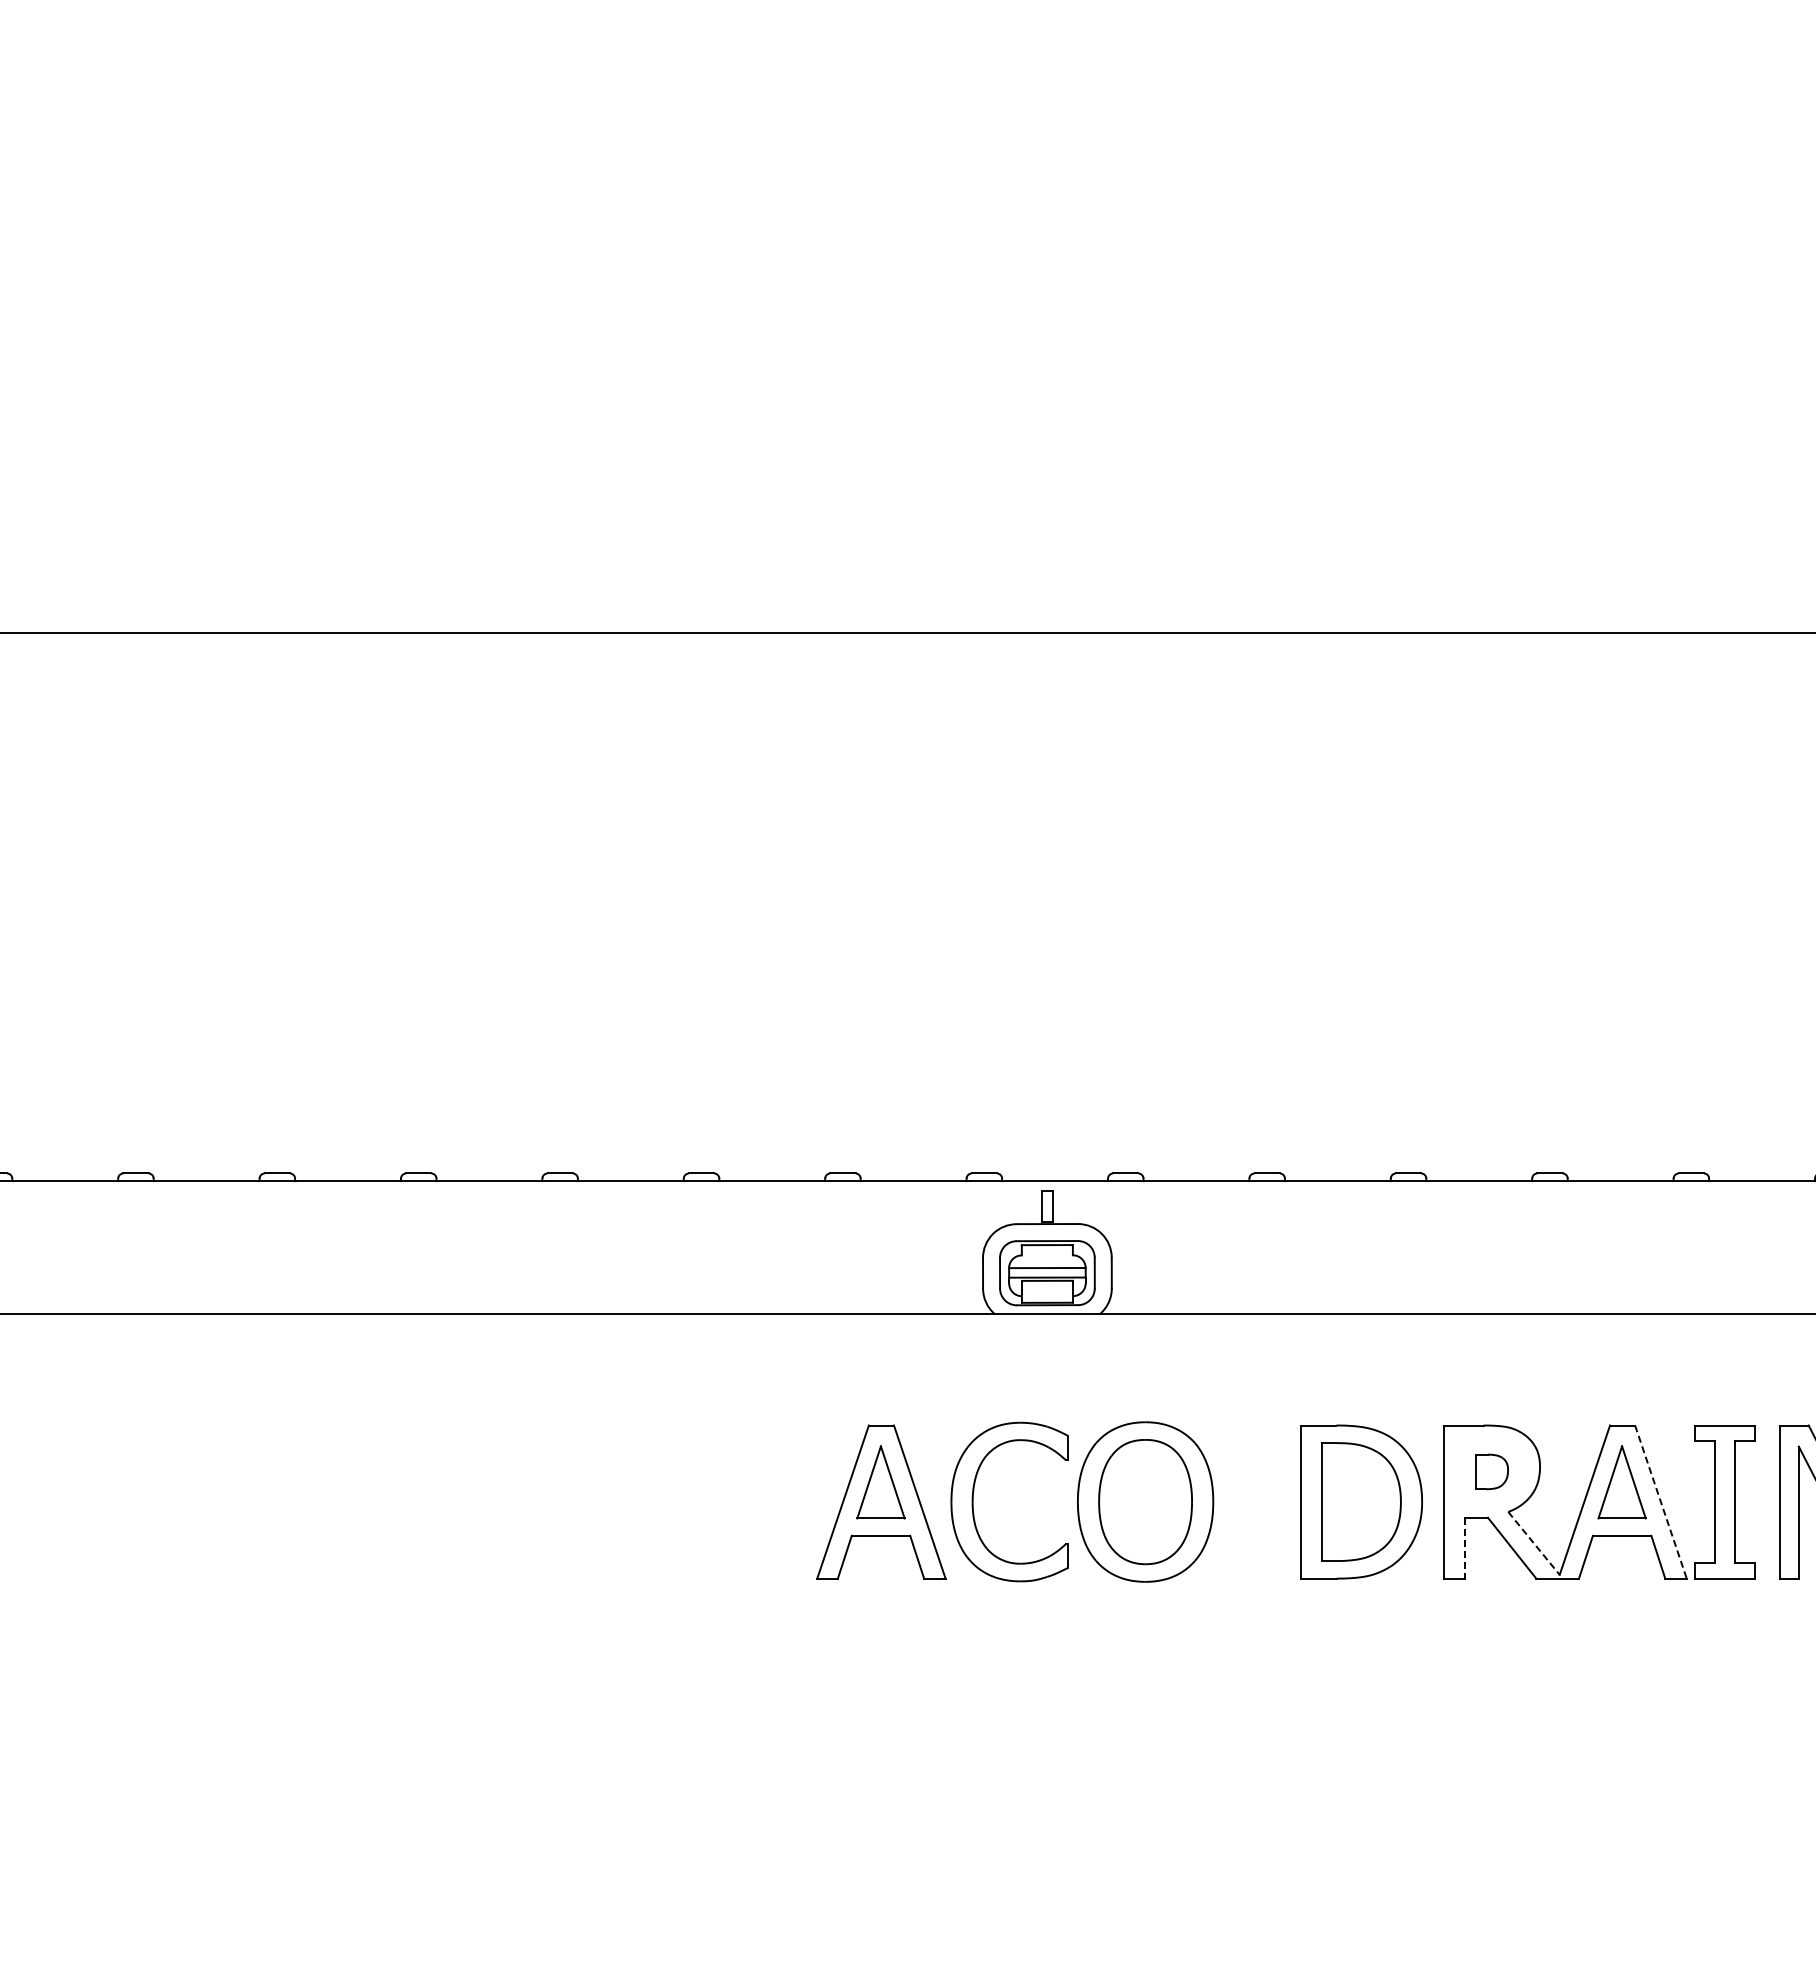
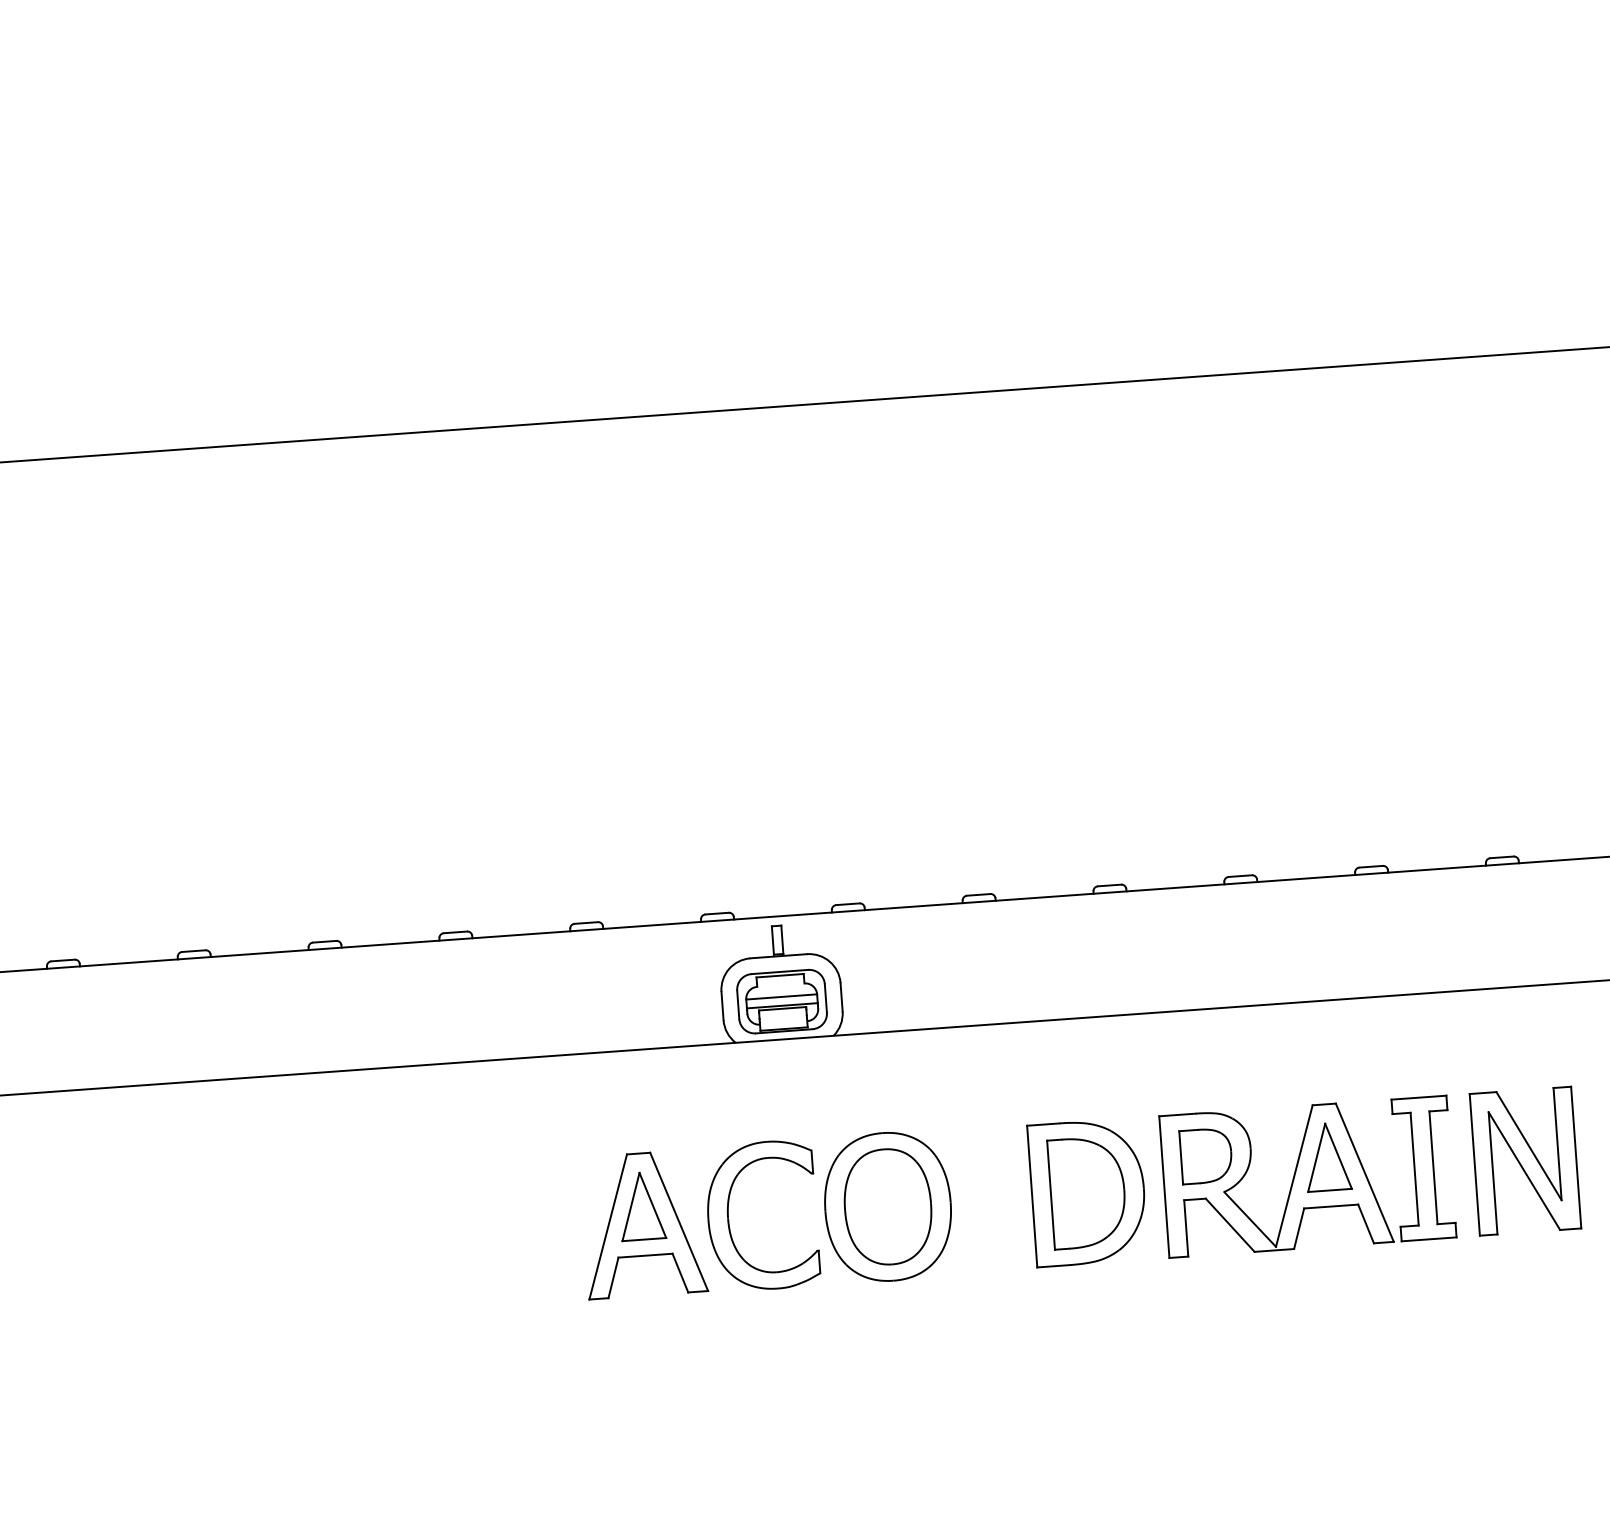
part: (1491, 1471) -> (1206, 1155), size x1.67
line: (1660, 1502) -> (1364, 1173), dashed -> solid
line: (1534, 1543) -> (1250, 1219), dashed -> solid
line: (1464, 1548) -> (1186, 1228), dashed -> solid

